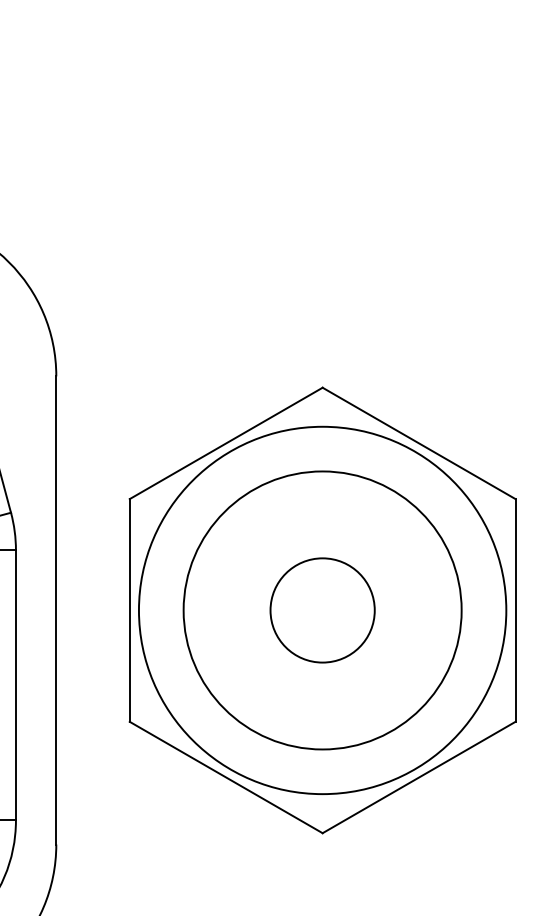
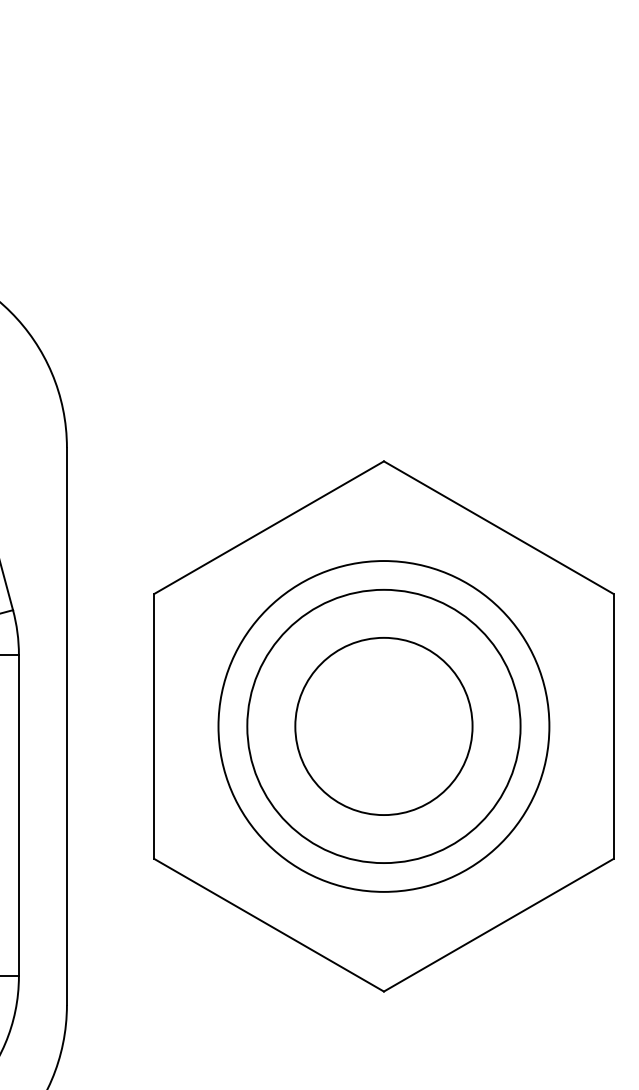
circle: (322, 610) -> (383, 726), size x0.62
circle: (322, 610) -> (383, 726), size x1.43

